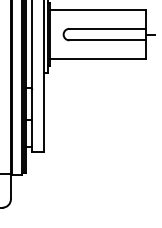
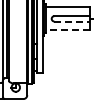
line: (108, 40) -> (72, 21), solid -> dashed
line: (97, 59) -> (67, 30), solid -> dashed

